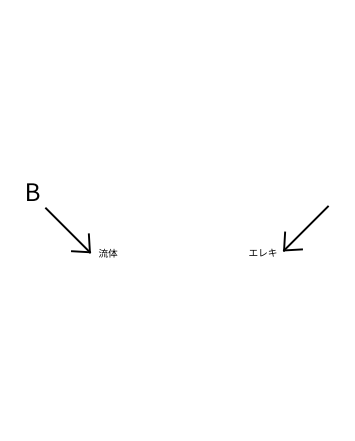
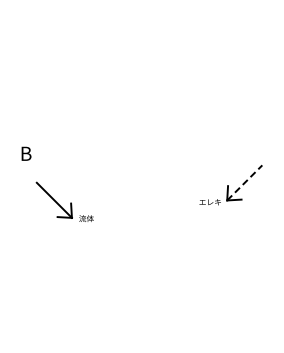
line: (305, 228) -> (244, 182), solid -> dashed
part: (80, 231) -> (64, 201), moved

